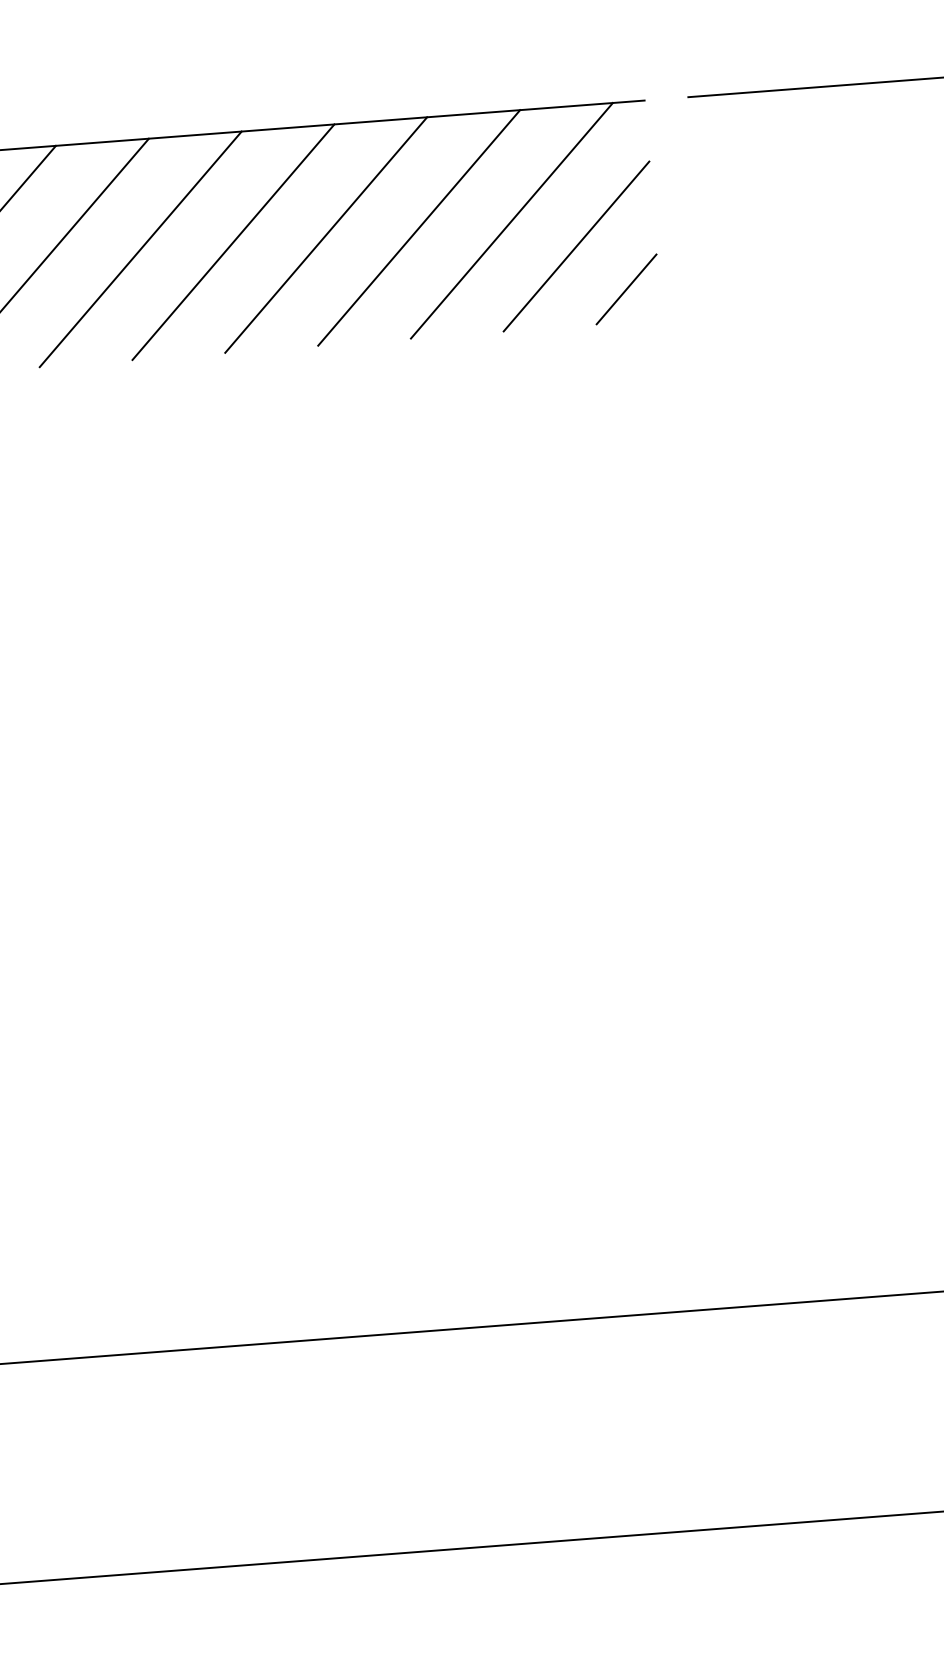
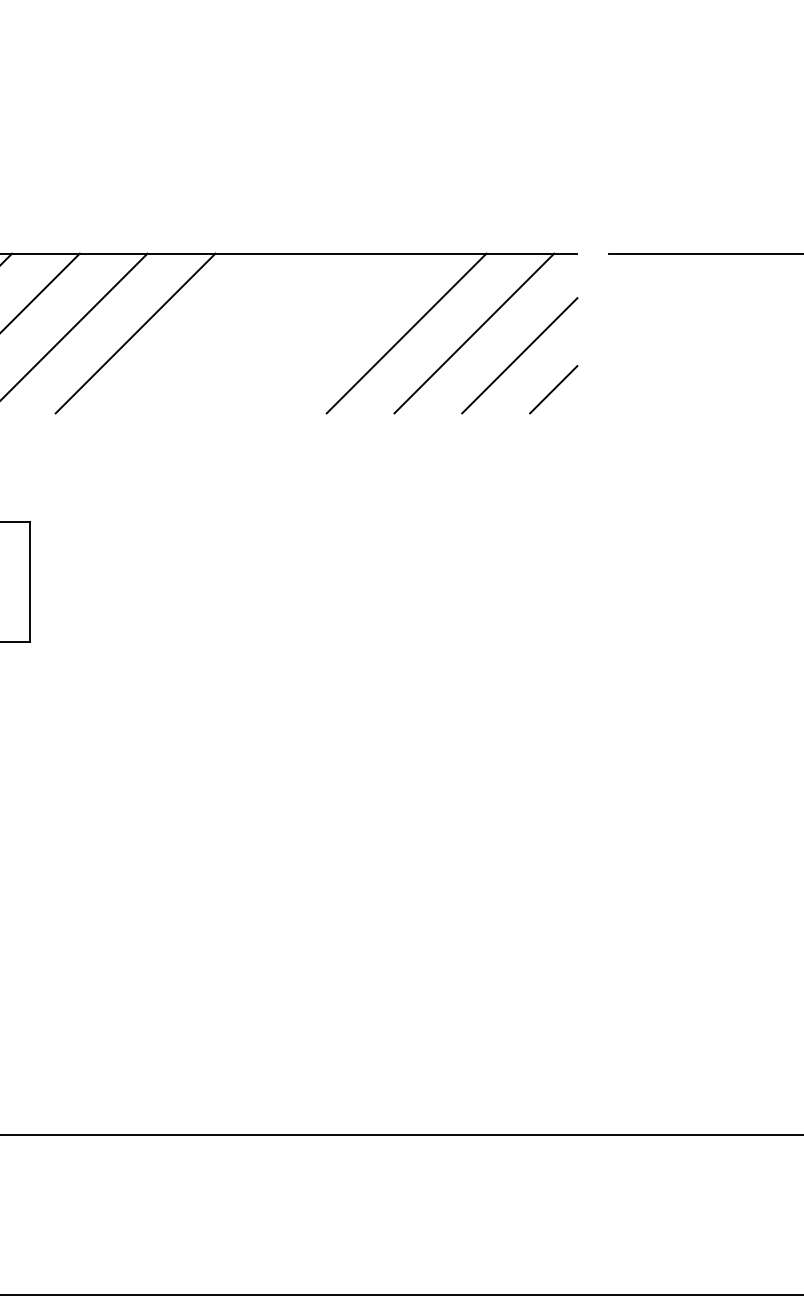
line: (325, 235) -> (338, 333), removed
line: (232, 242) -> (270, 333), removed
line: (141, 249) -> (203, 333), removed

